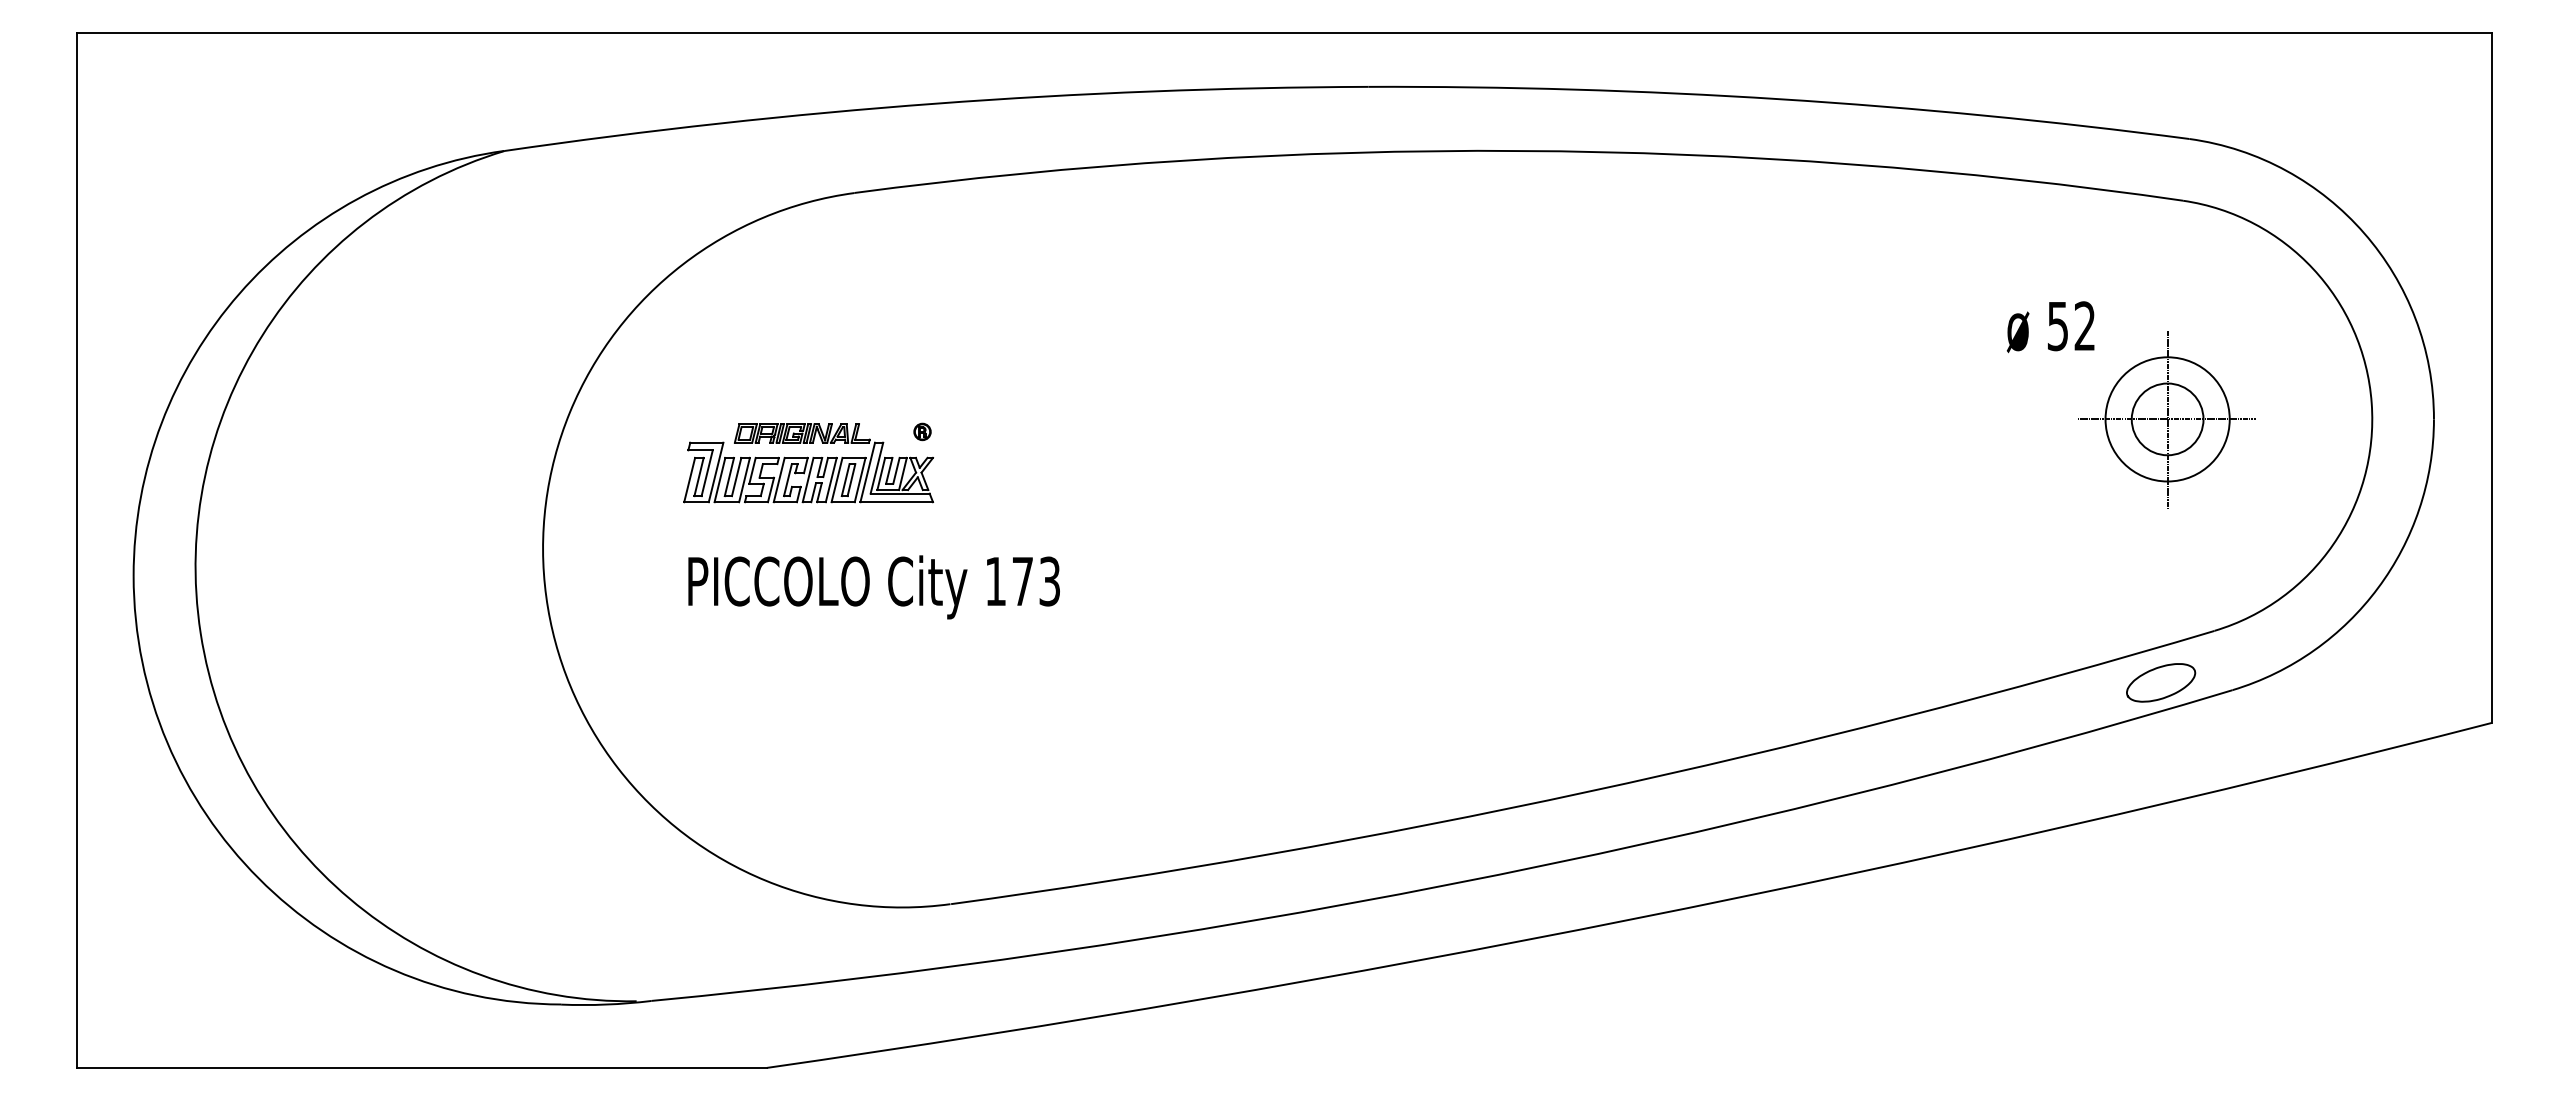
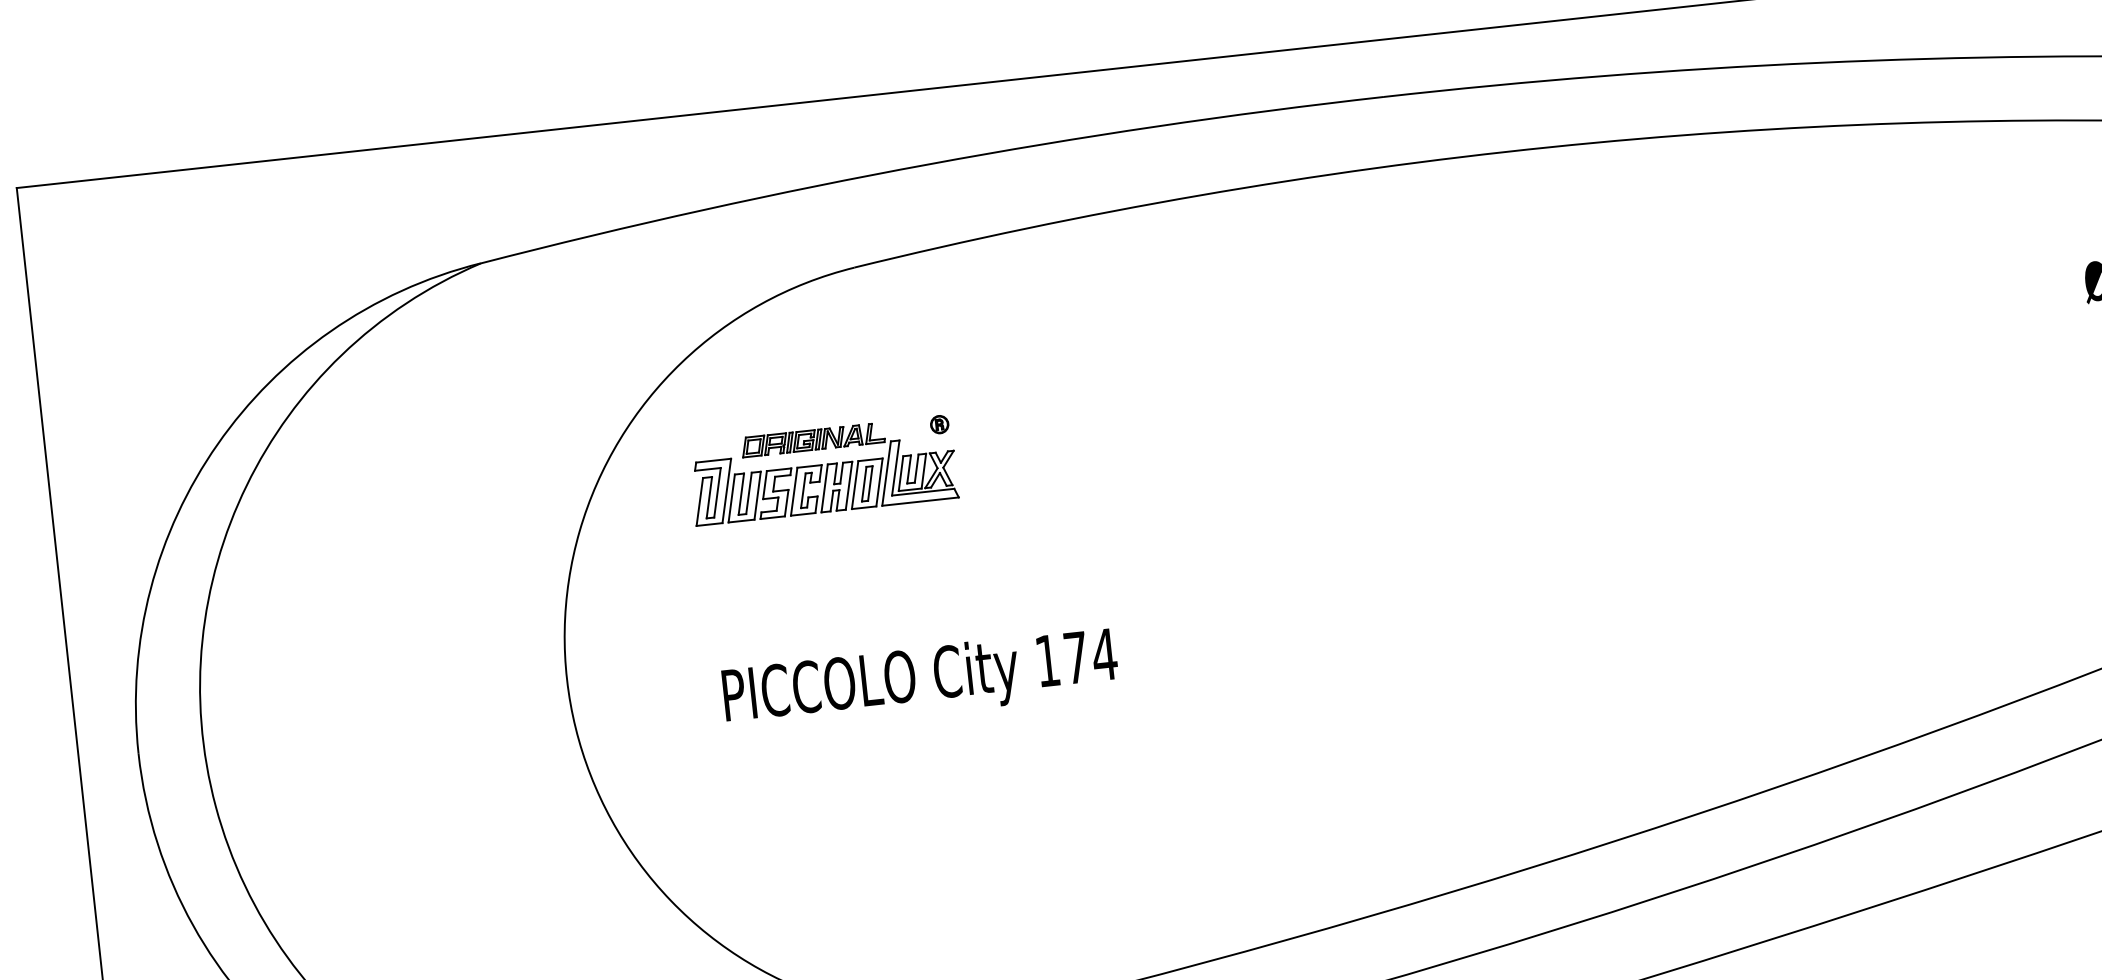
part: (808, 462) -> (823, 469), moved
text: (1049, 581) -> (1104, 654), 173 -> 174

